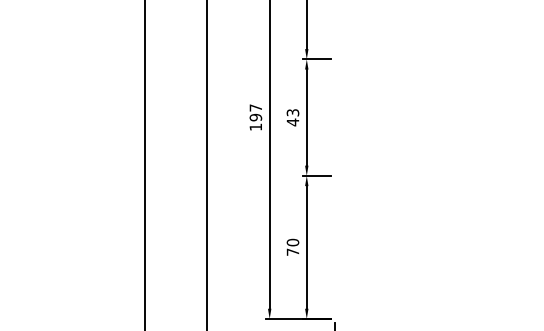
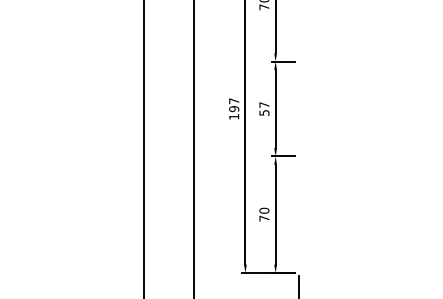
text: (293, 118) -> (264, 109), 43 -> 57

